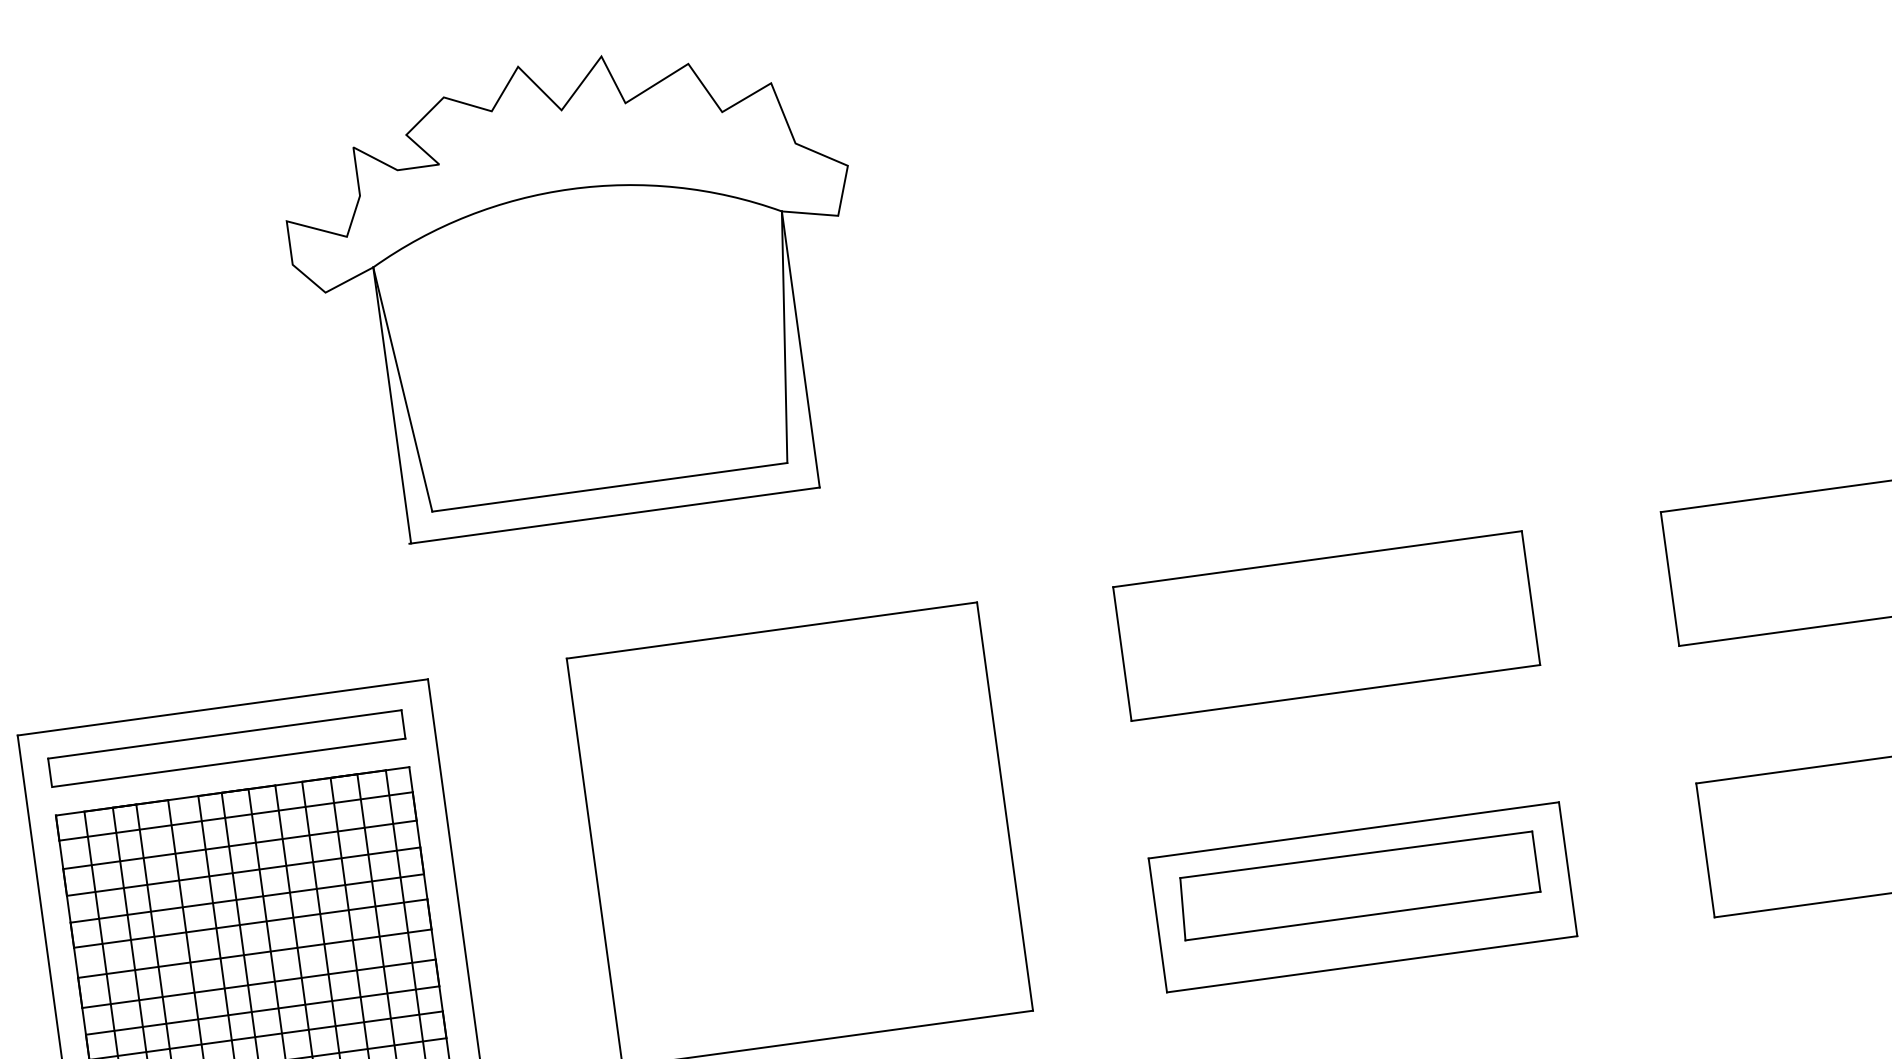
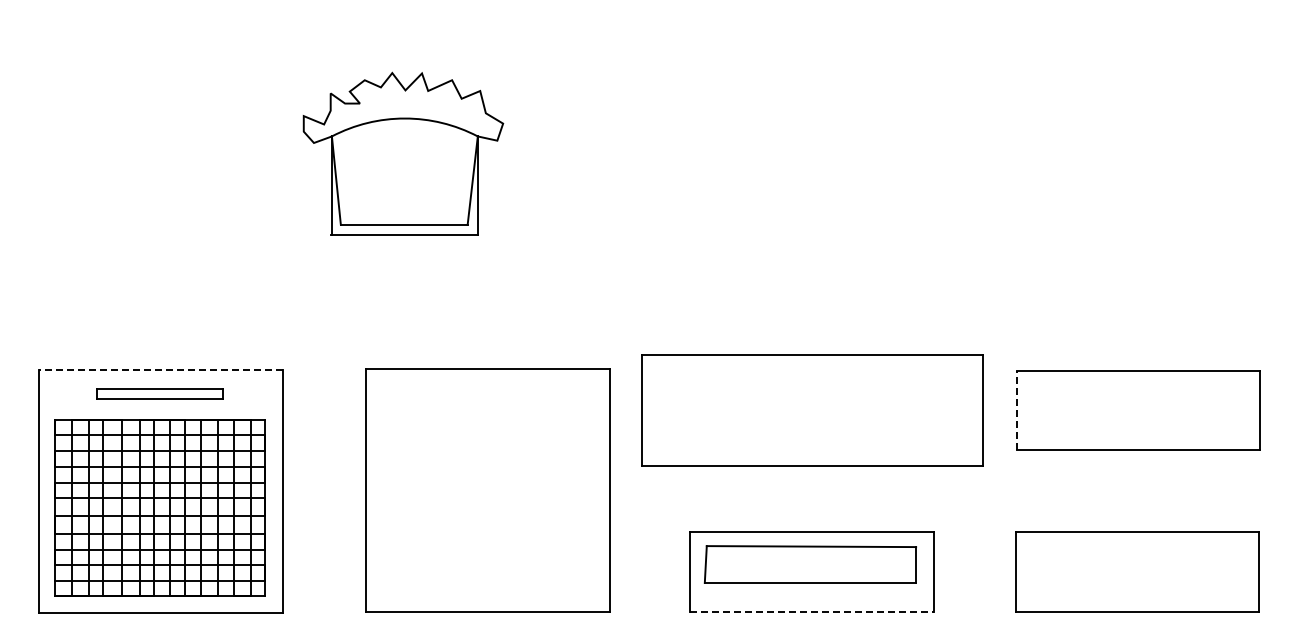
part: (580, 288) -> (403, 153), size x0.6
line: (1669, 578) -> (1016, 410), solid -> dashed
part: (1326, 625) -> (812, 410), size x1.4
line: (221, 707) -> (160, 369), solid -> dashed
part: (225, 749) -> (159, 394), size x0.6
line: (1372, 963) -> (812, 611), solid -> dashed

